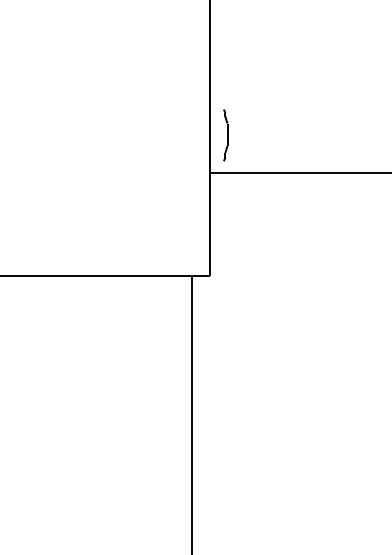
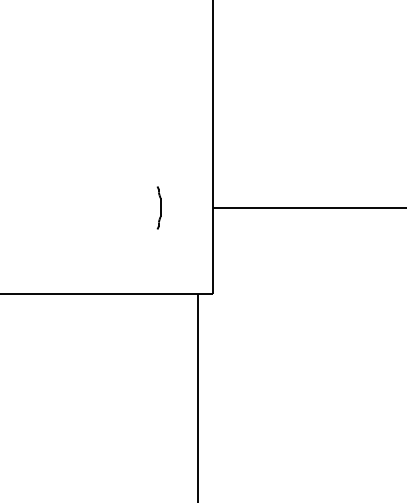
part: (225, 134) -> (158, 207), moved

